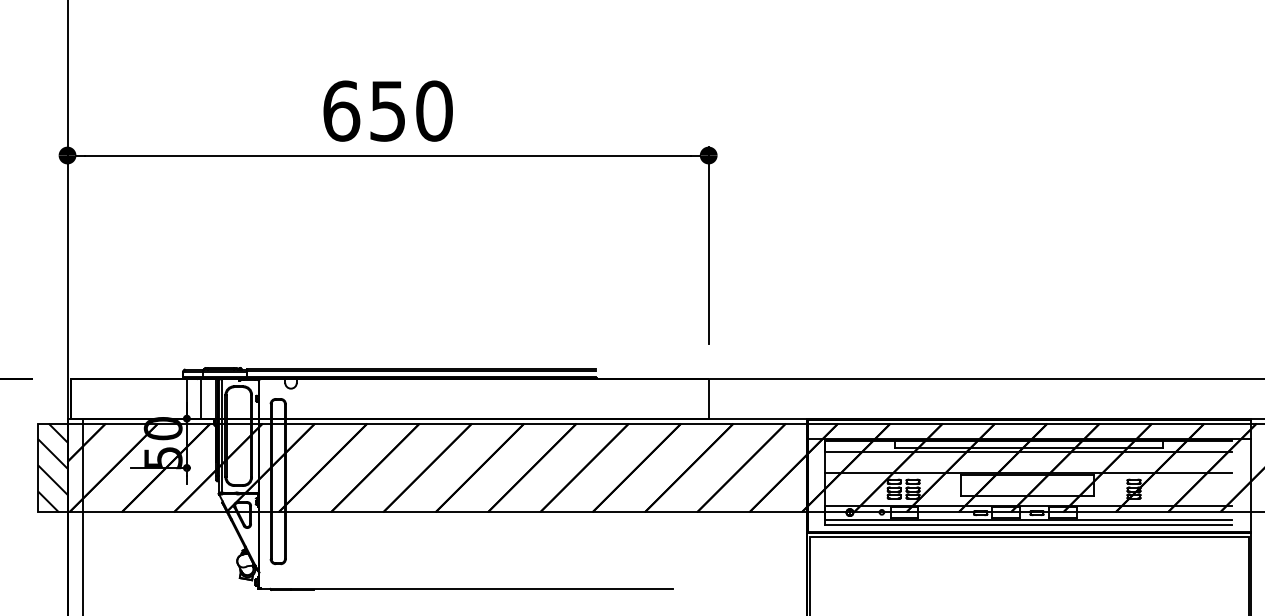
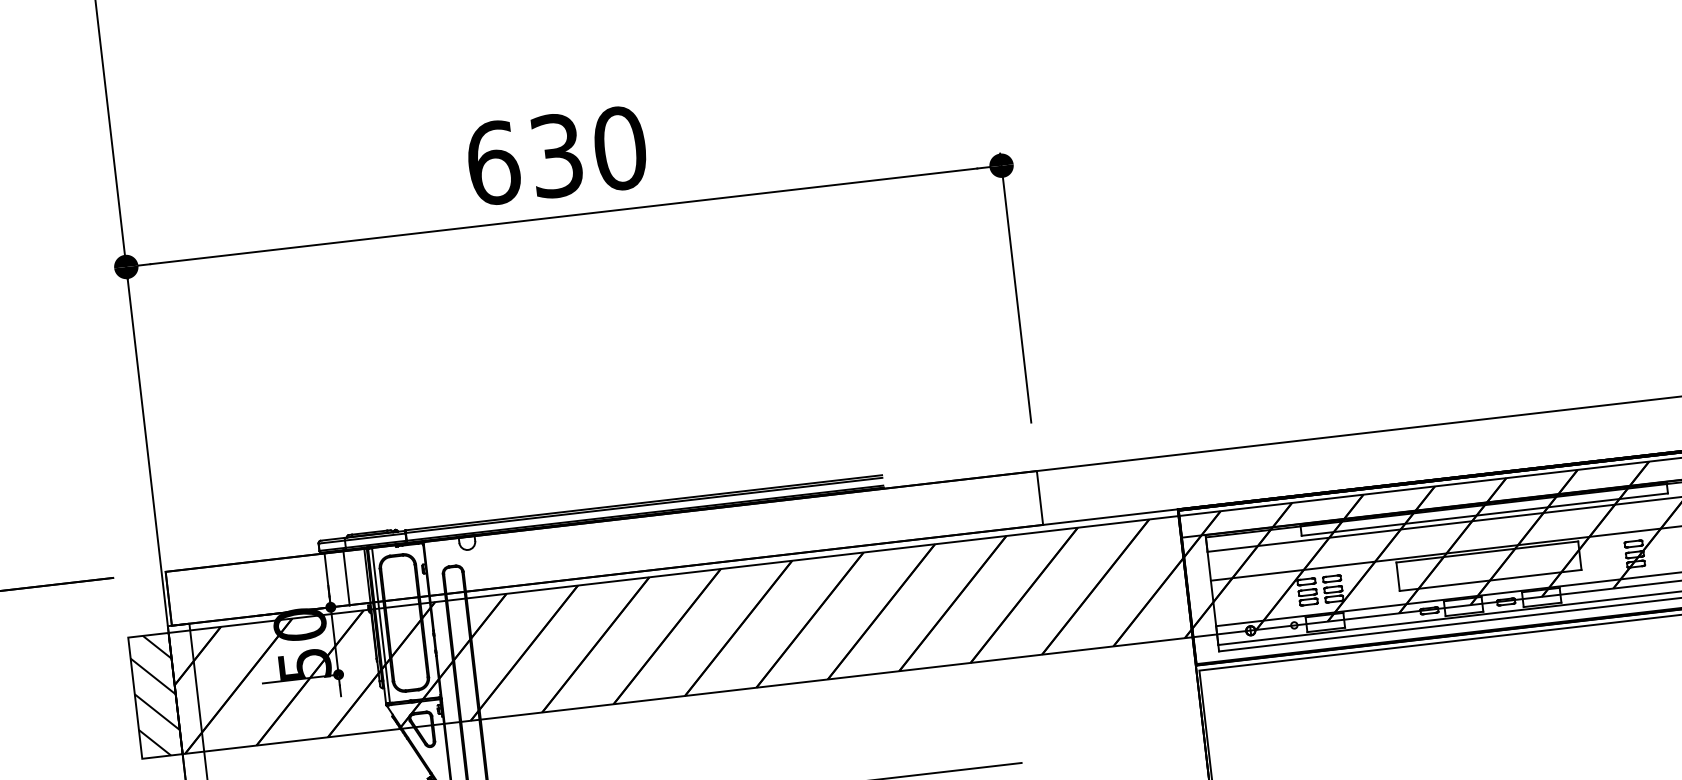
text: (387, 110) -> (555, 154), 650 -> 630

